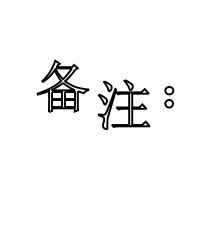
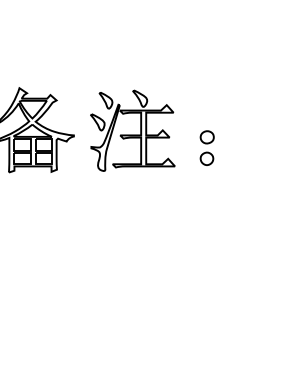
part: (123, 104) -> (131, 130), moved

